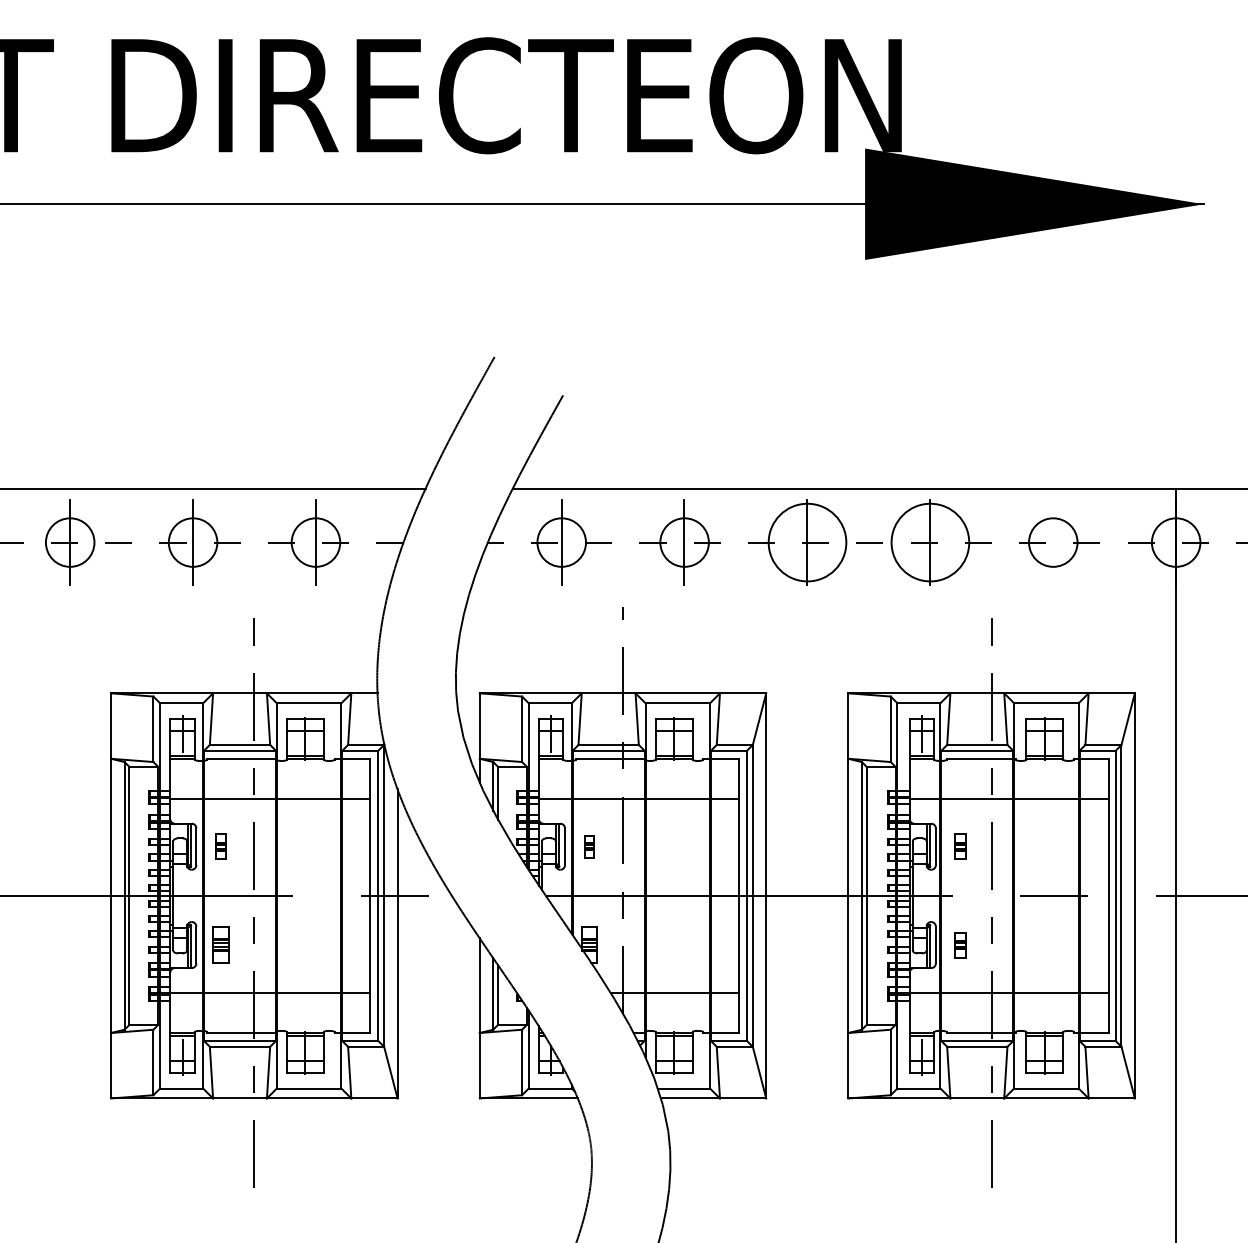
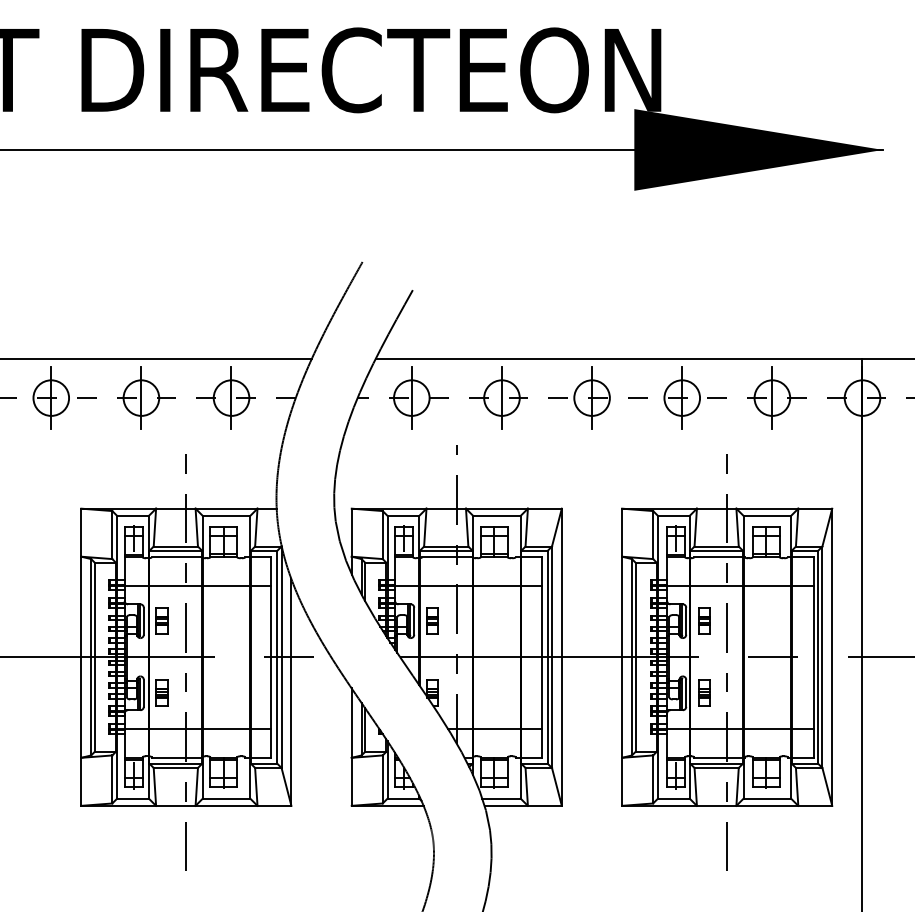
circle: (807, 542) -> (592, 398), size x0.62
circle: (930, 542) -> (682, 398), size x0.62
line: (1053, 542) -> (772, 398), added
part: (220, 846) -> (161, 621), size x1.43
part: (589, 846) -> (432, 621), size x1.67
part: (960, 846) -> (704, 621), size x1.43
part: (960, 944) -> (704, 692), size x1.43

